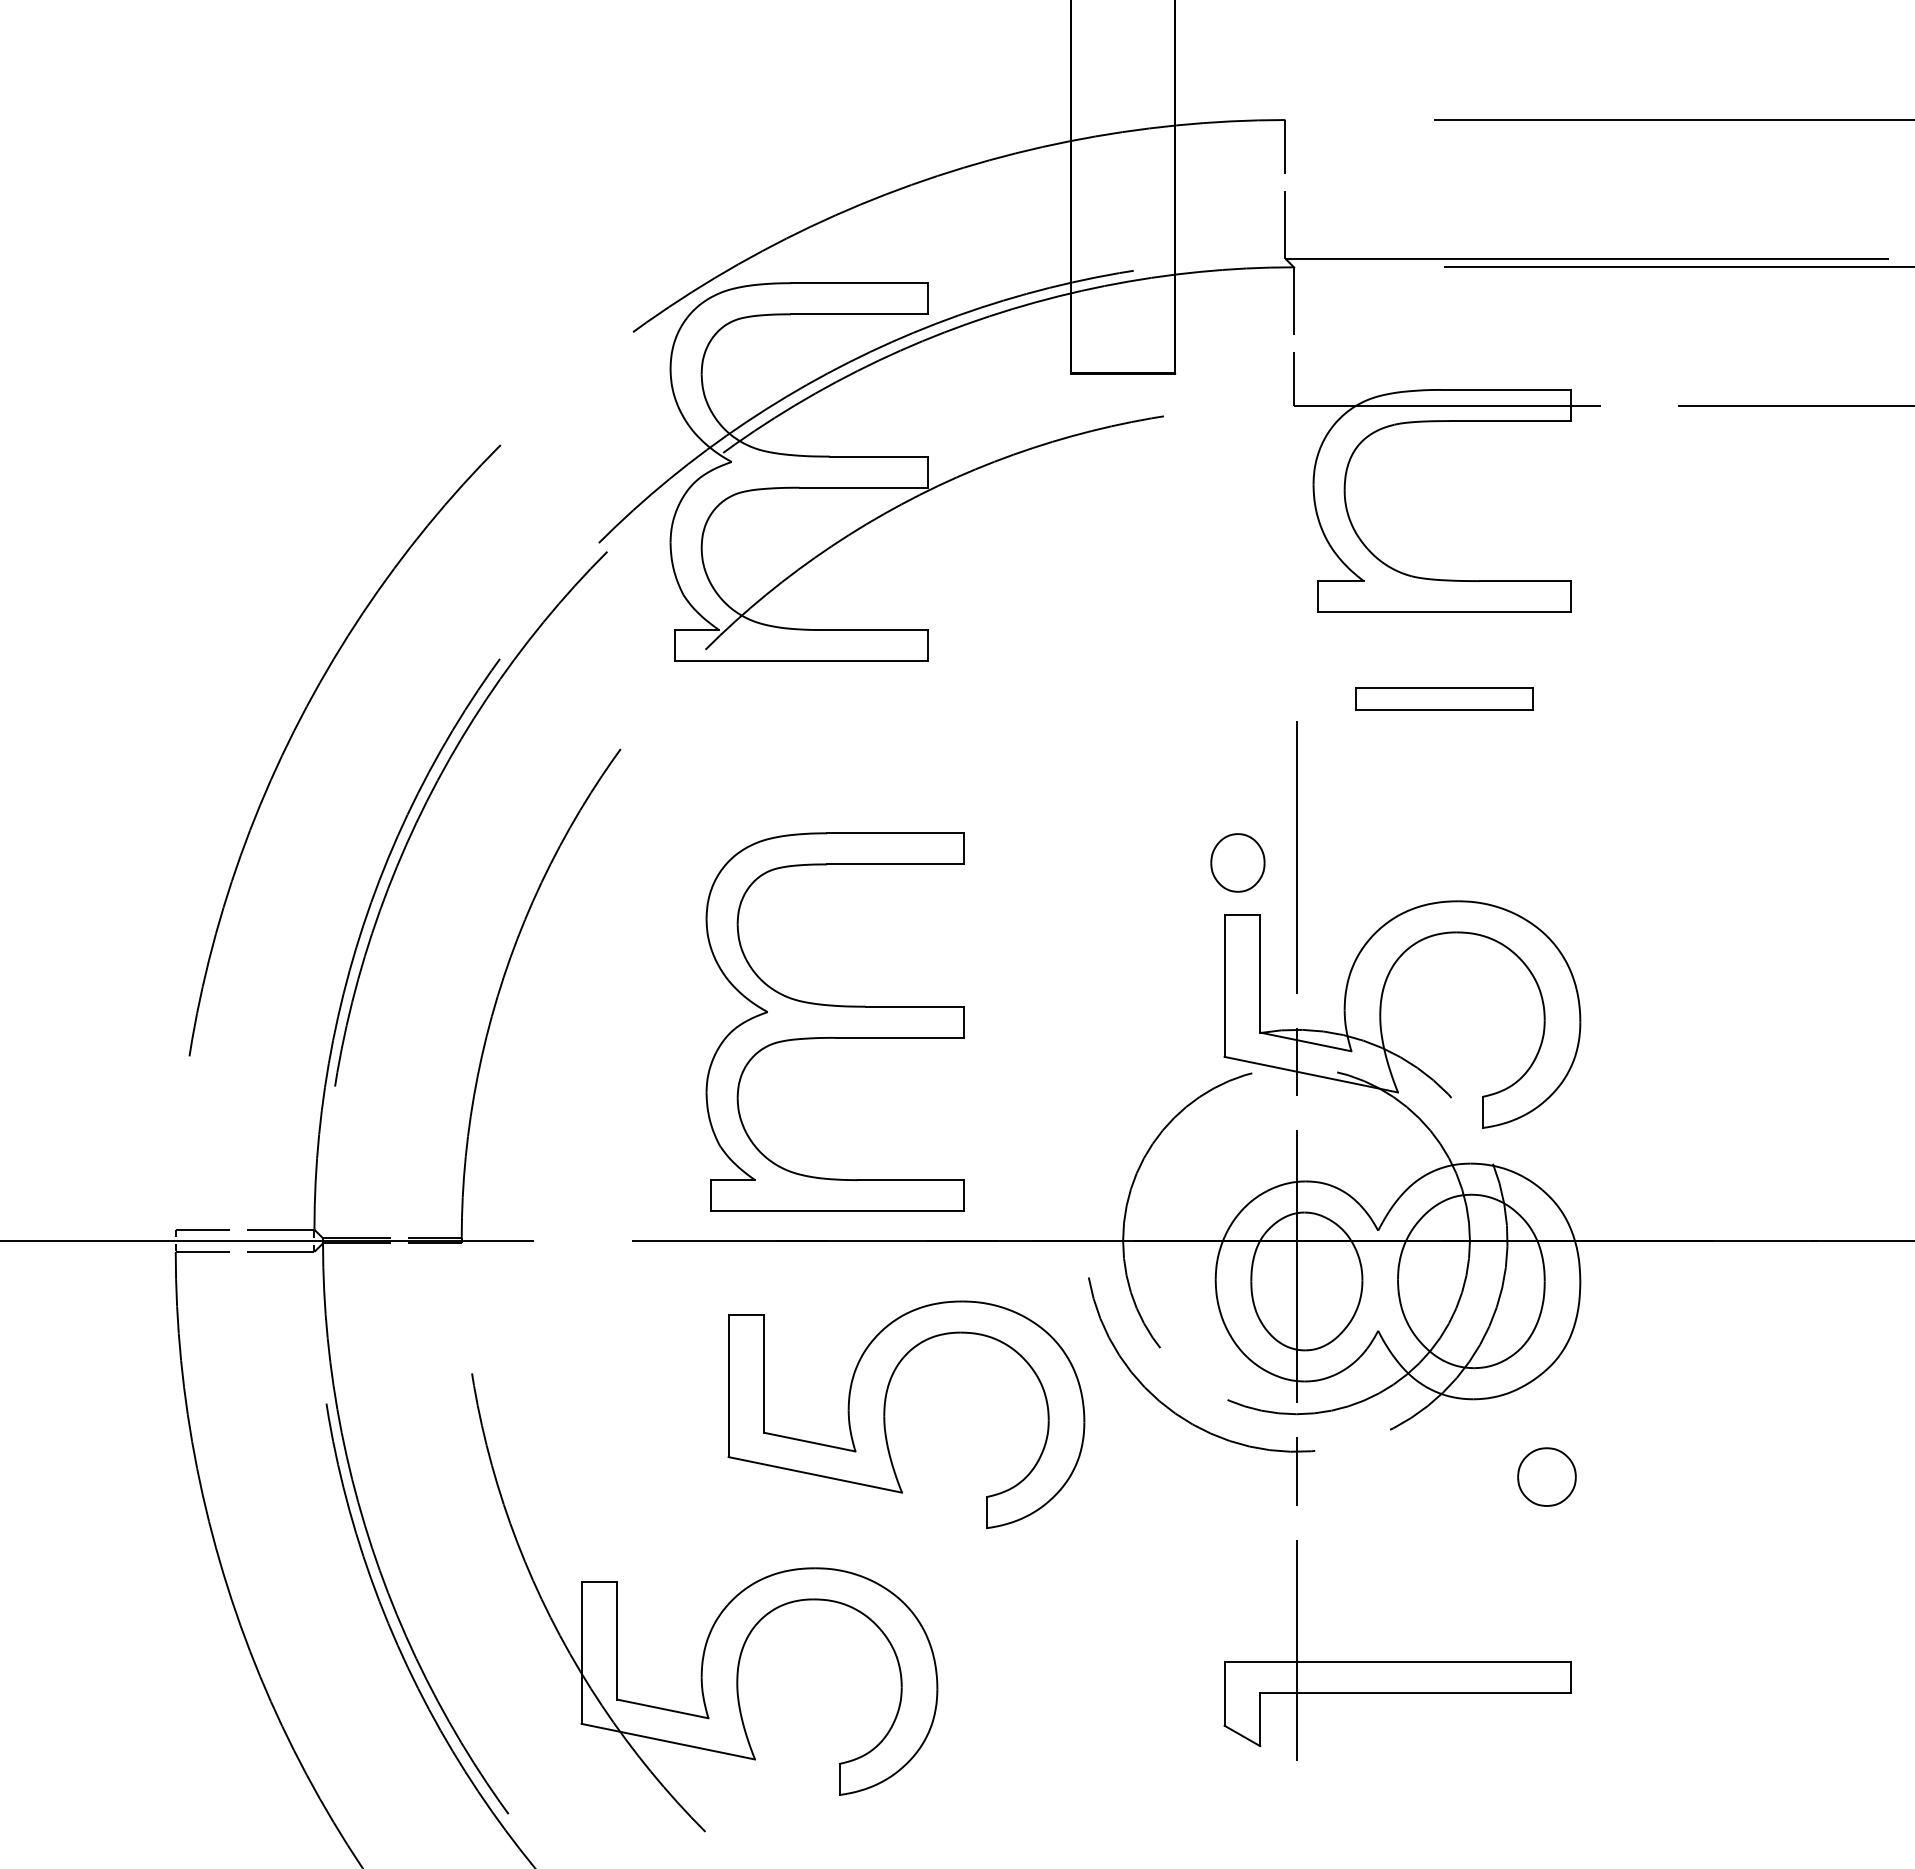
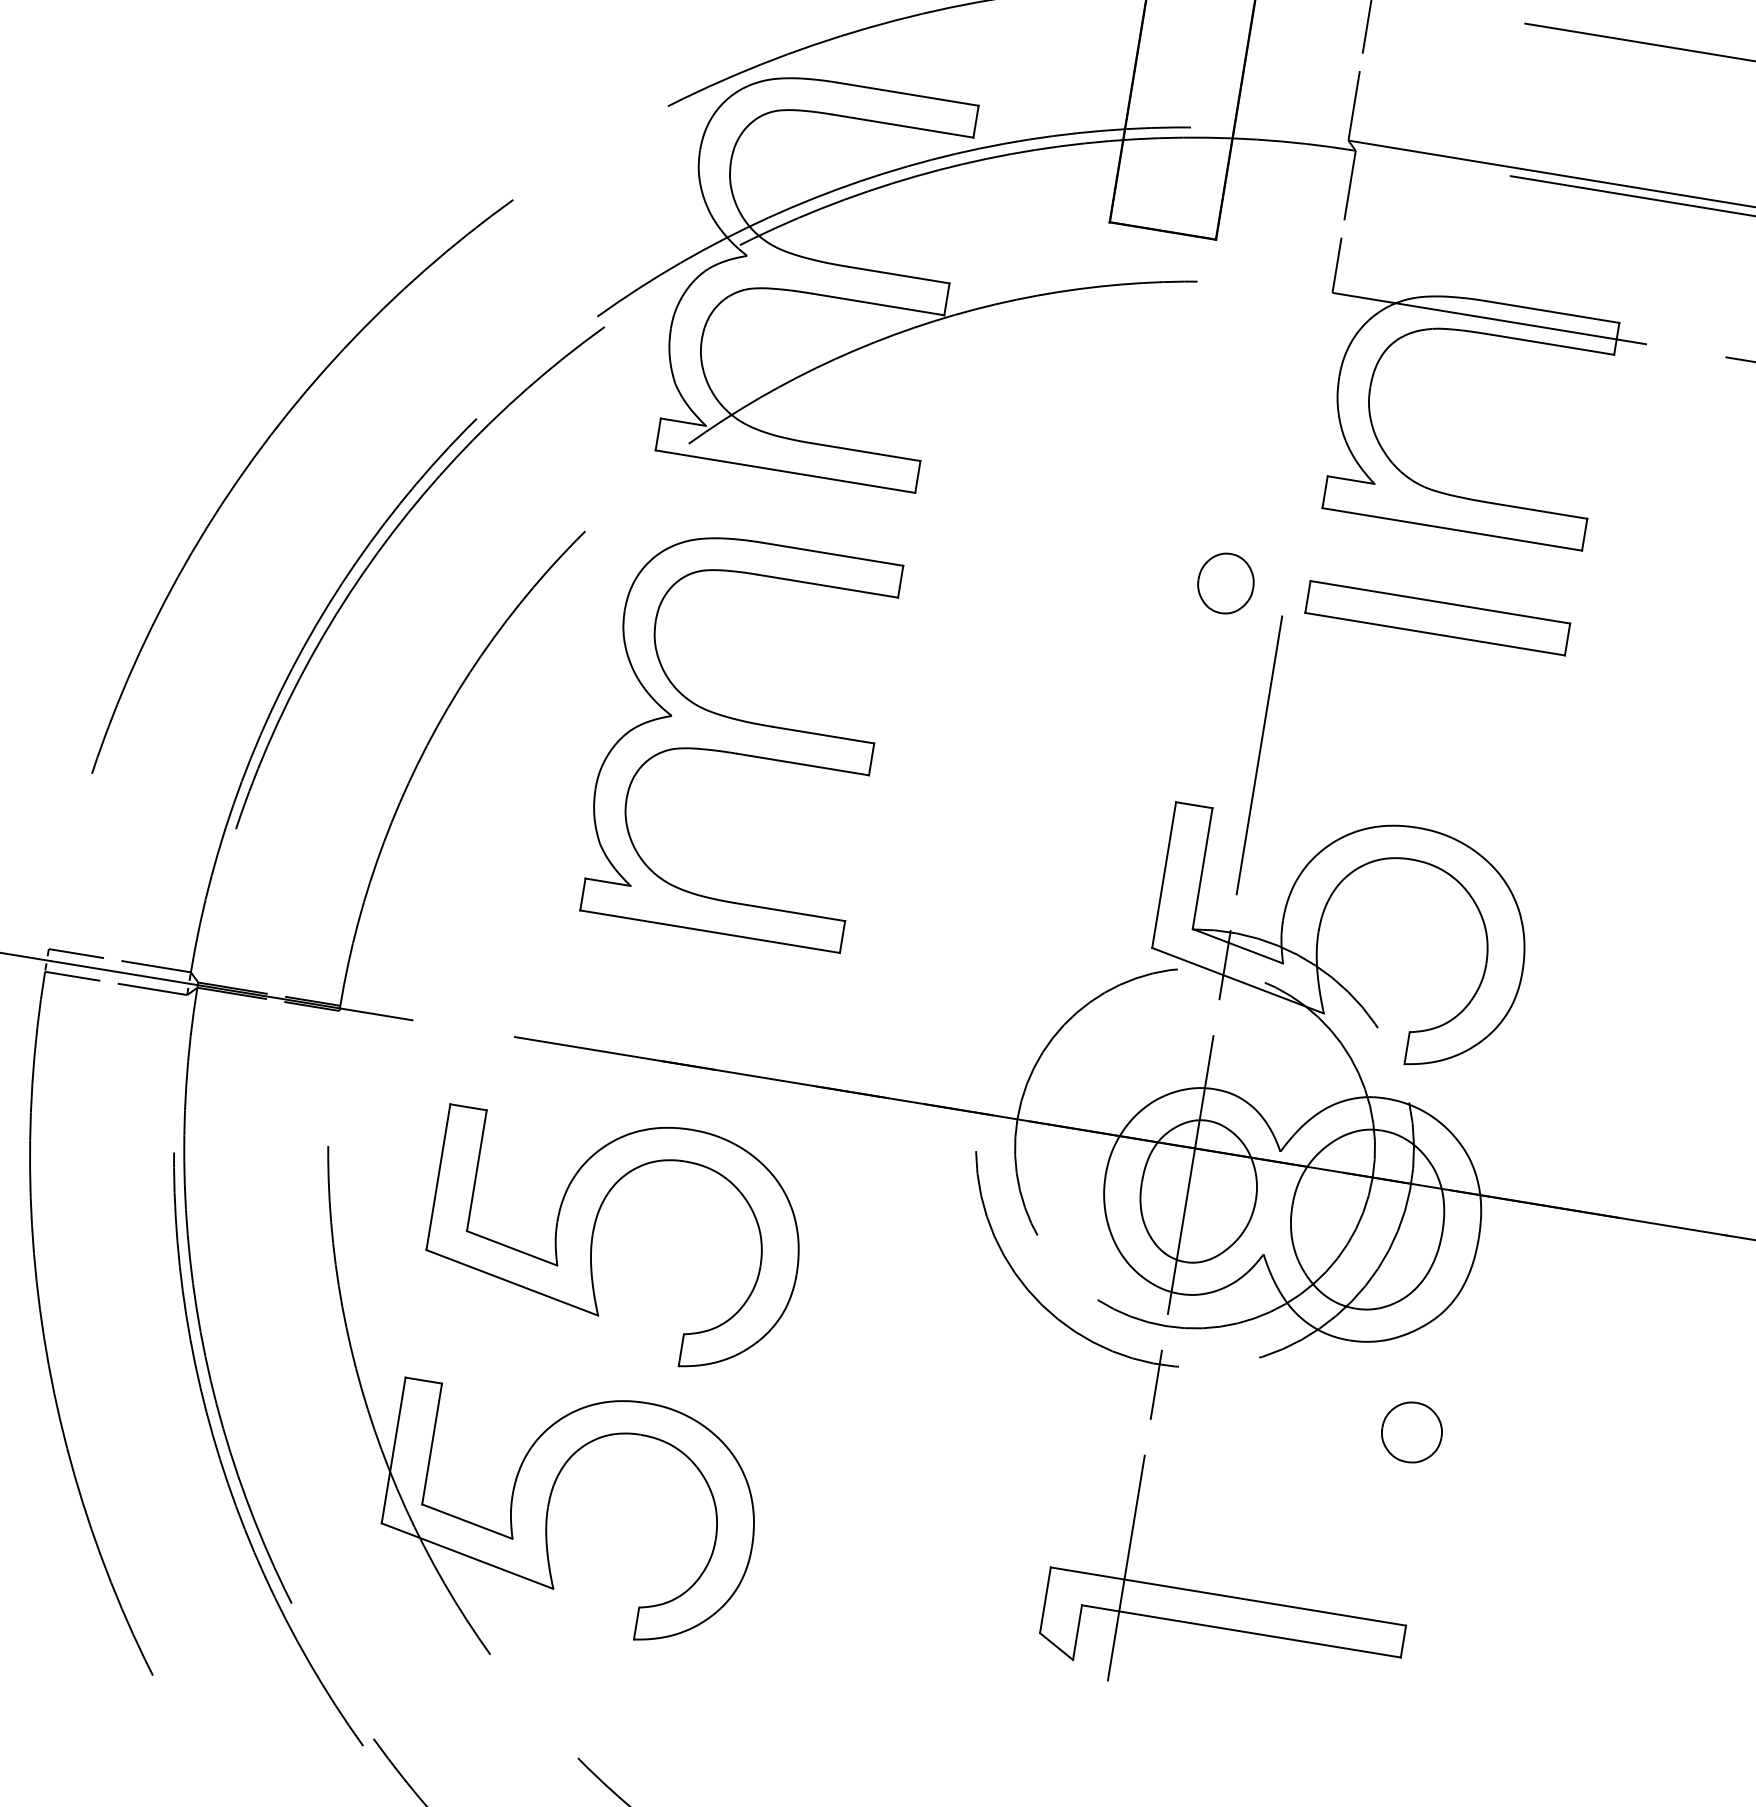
part: (1444, 698) -> (1437, 617), size x1.43
part: (1237, 862) -> (1225, 583), moved
part: (834, 1021) -> (738, 736), moved
part: (885, 1414) -> (594, 1232), moved

